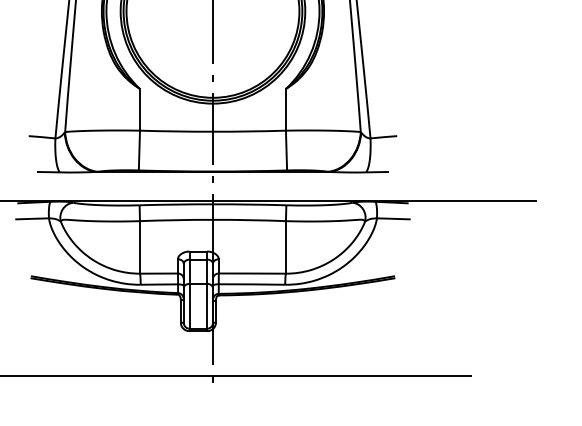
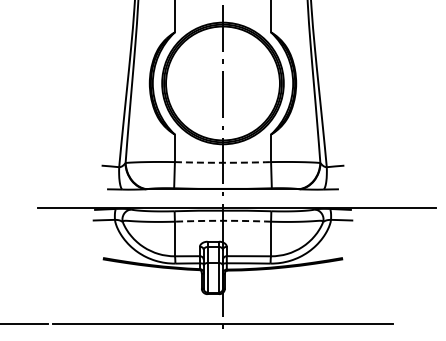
arc: (212, 131) -> (222, 162), solid -> dashed
arc: (212, 219) -> (222, 220), solid -> dashed

